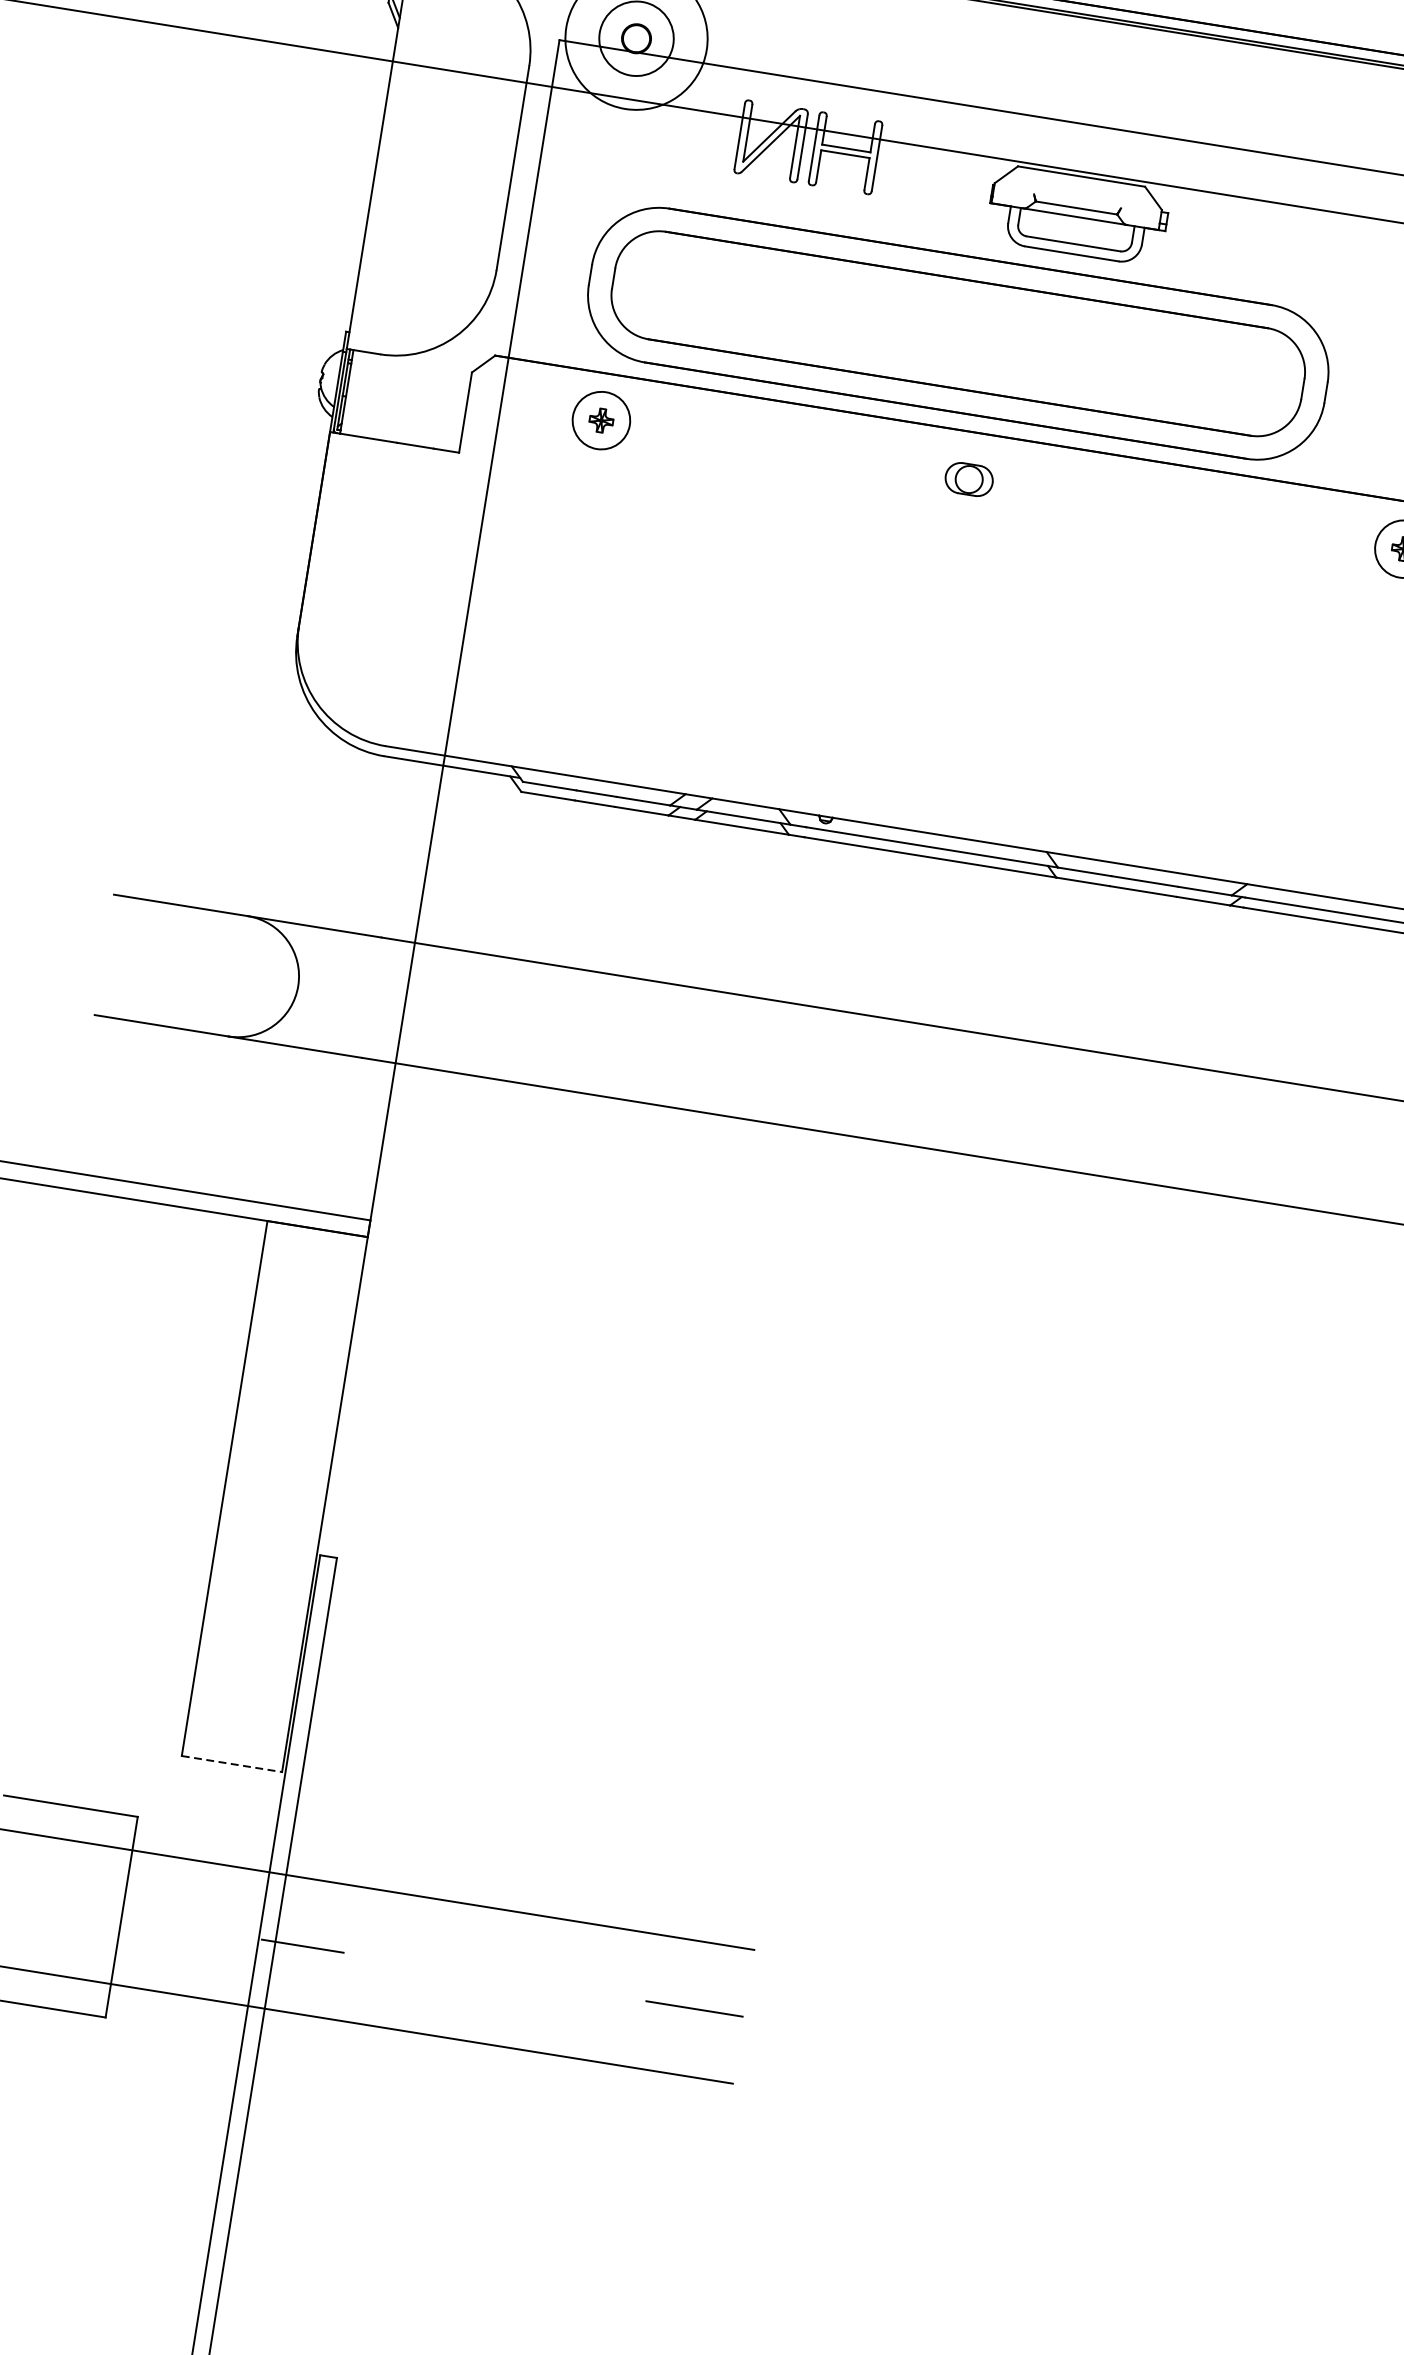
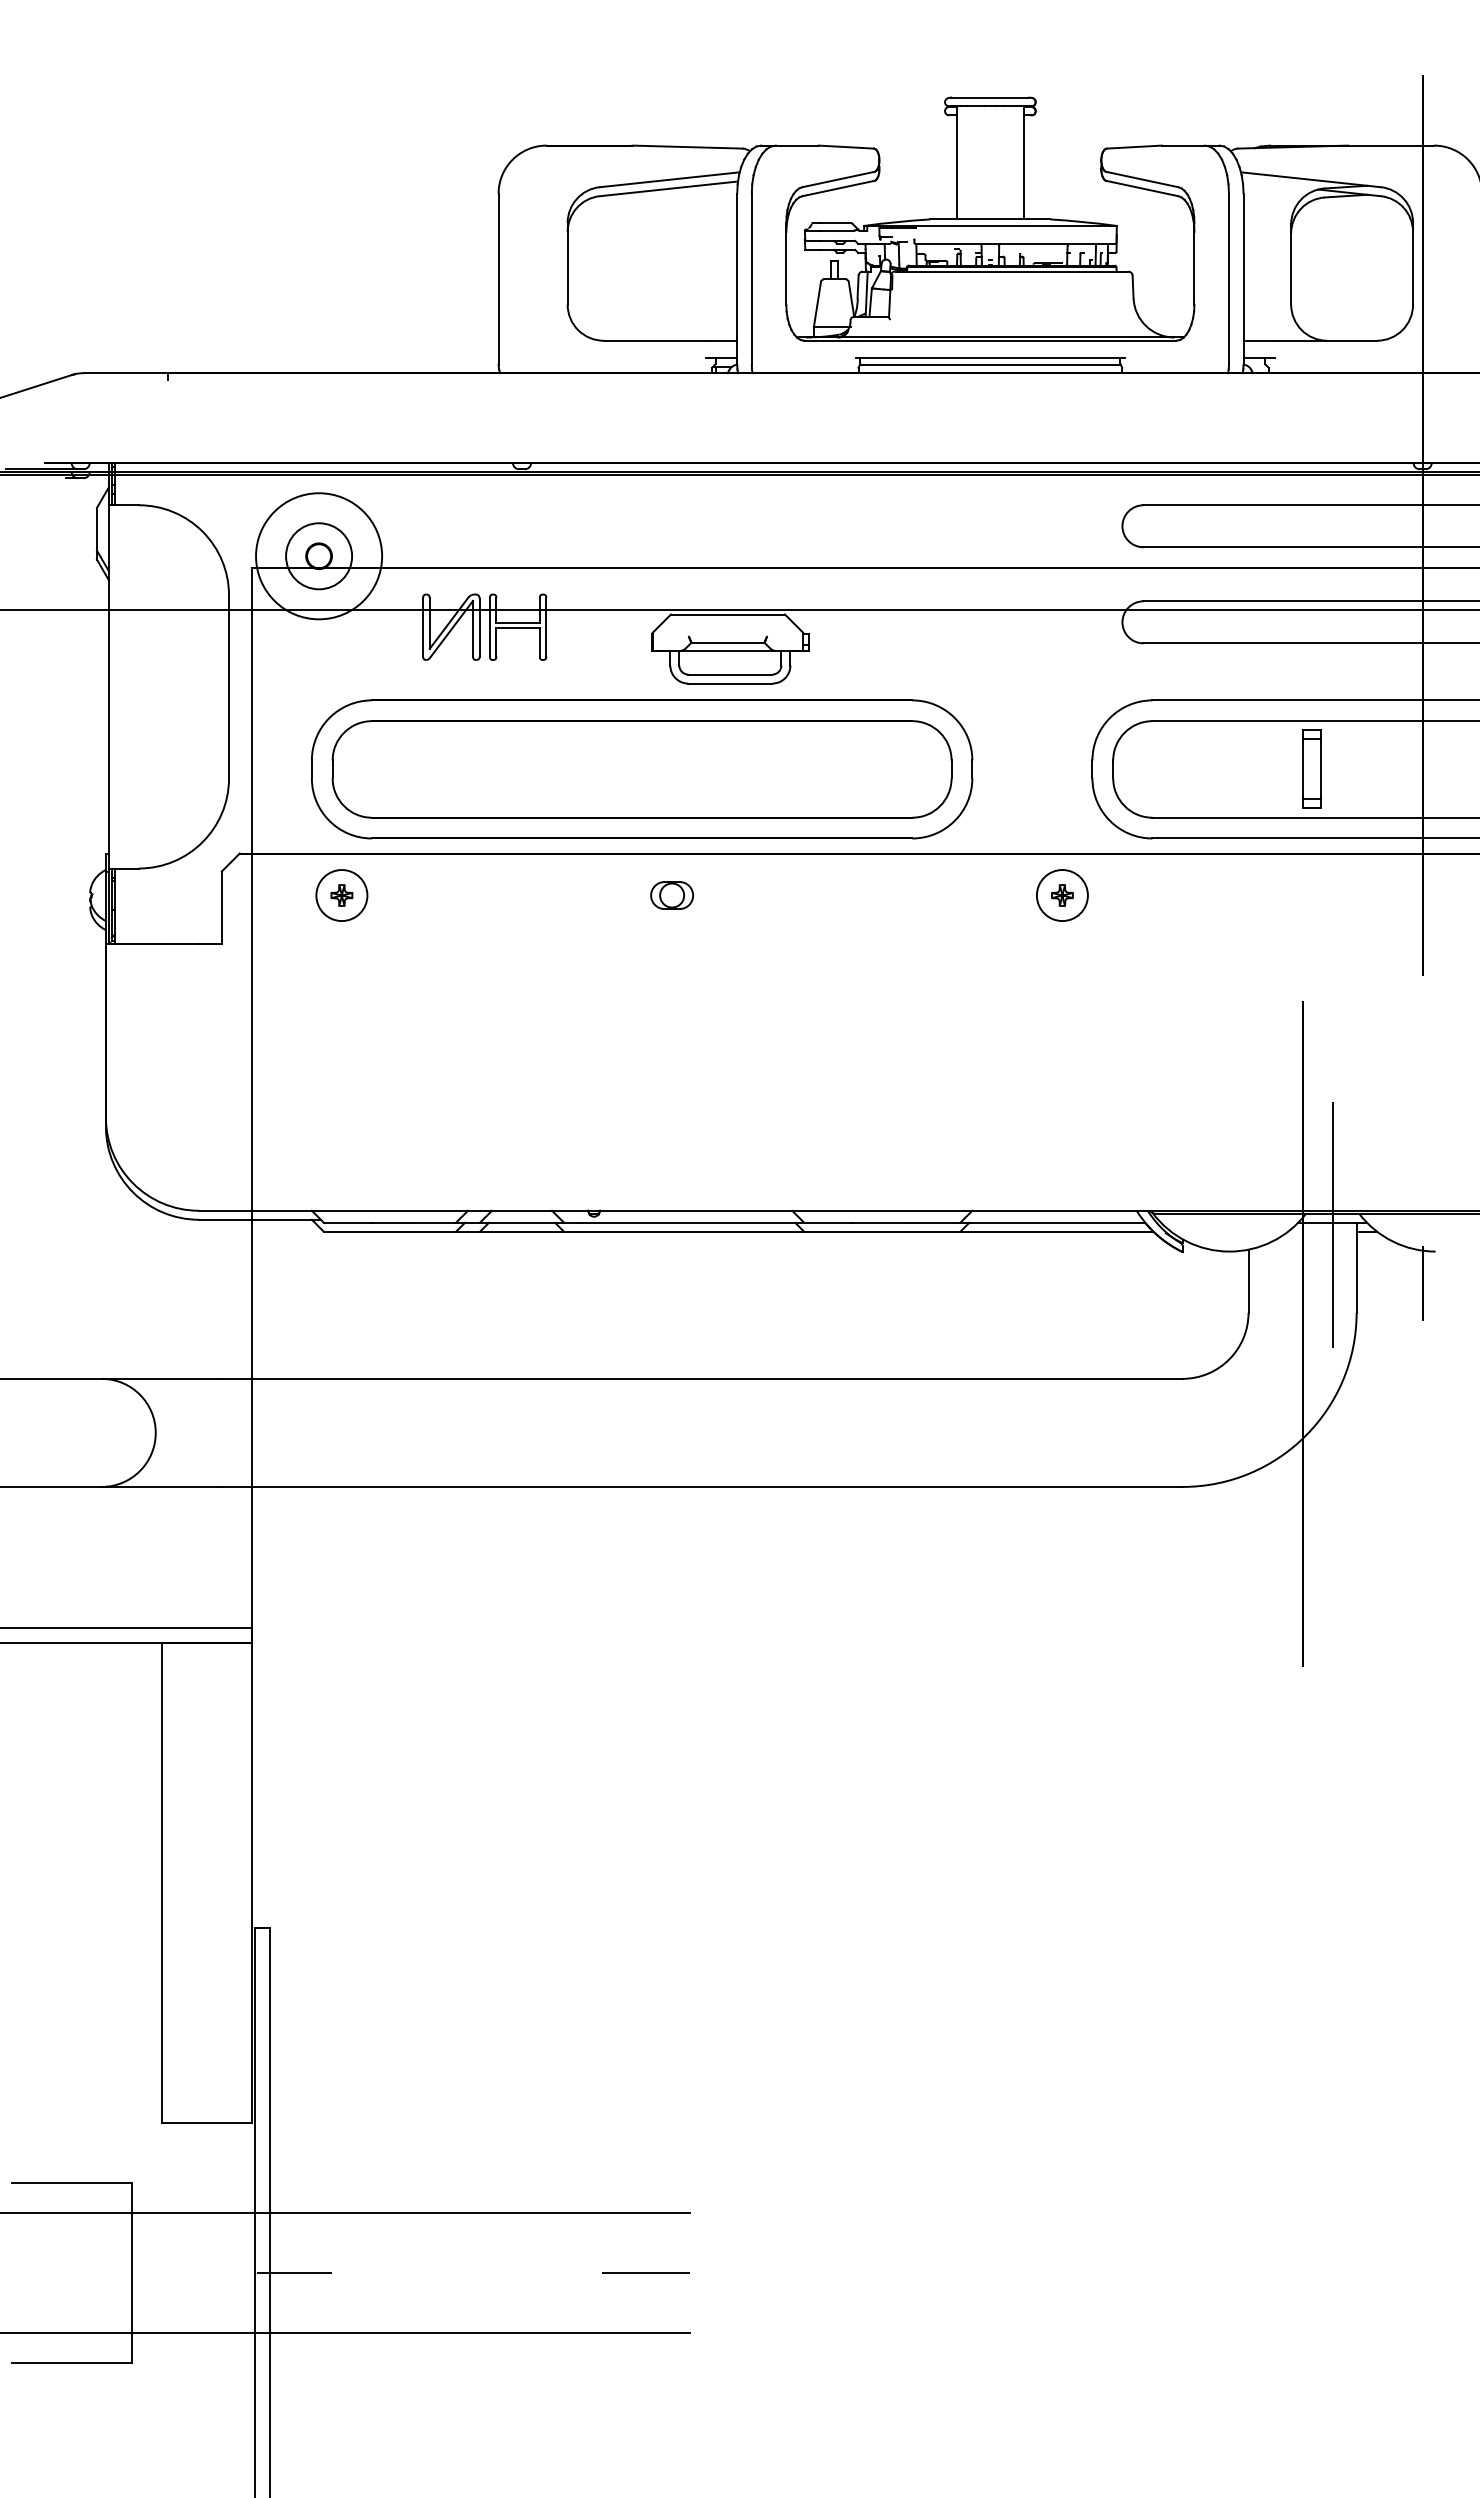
line: (232, 1764) -> (207, 2123), dashed -> solid

